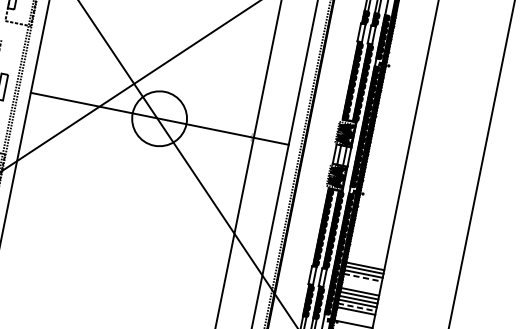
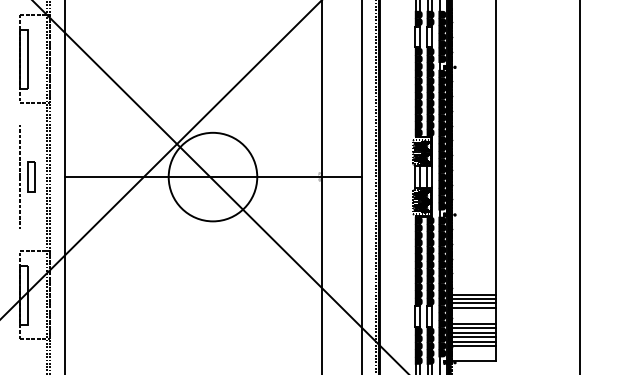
circle: (159, 118) -> (212, 176), size x1.43
line: (362, 277) -> (473, 307), dashed -> solid
line: (356, 307) -> (473, 341), dashed -> solid

